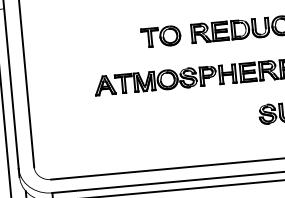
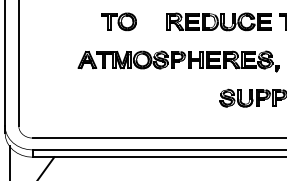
part: (160, 36) -> (118, 21), moved

